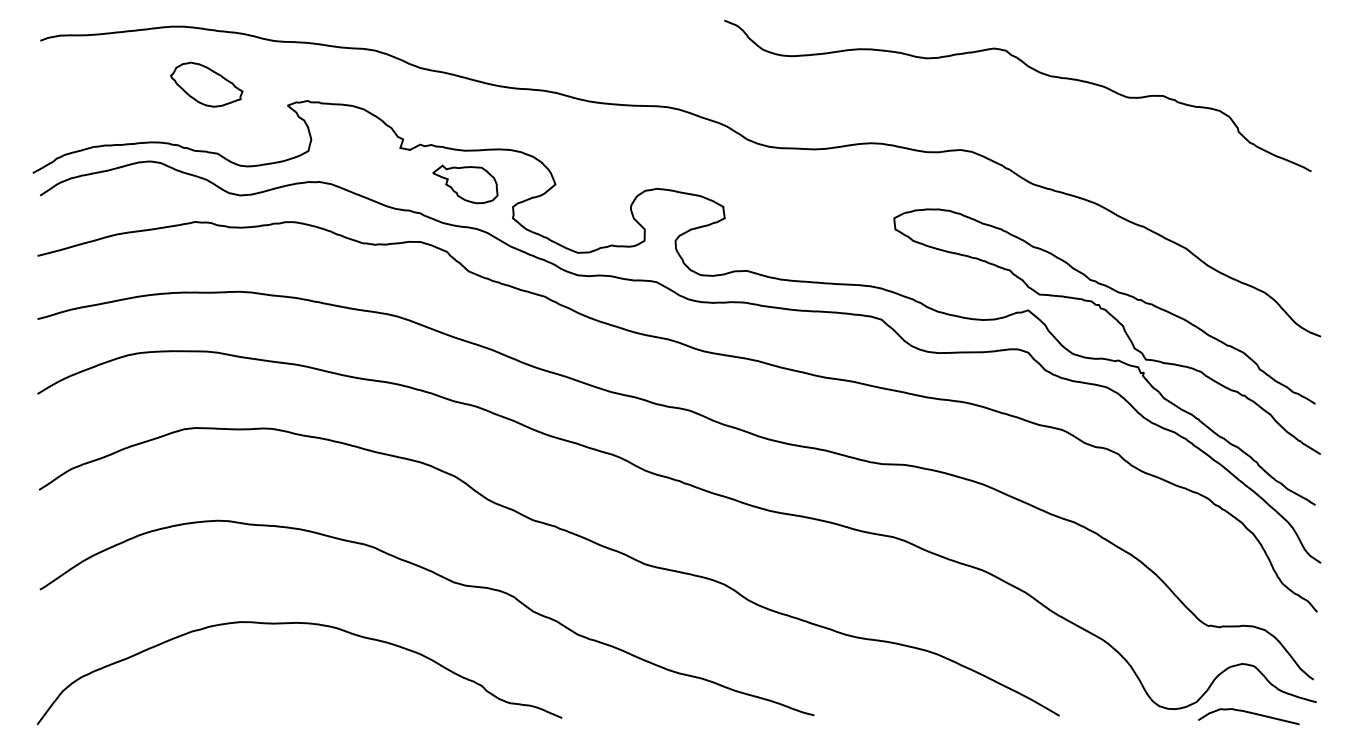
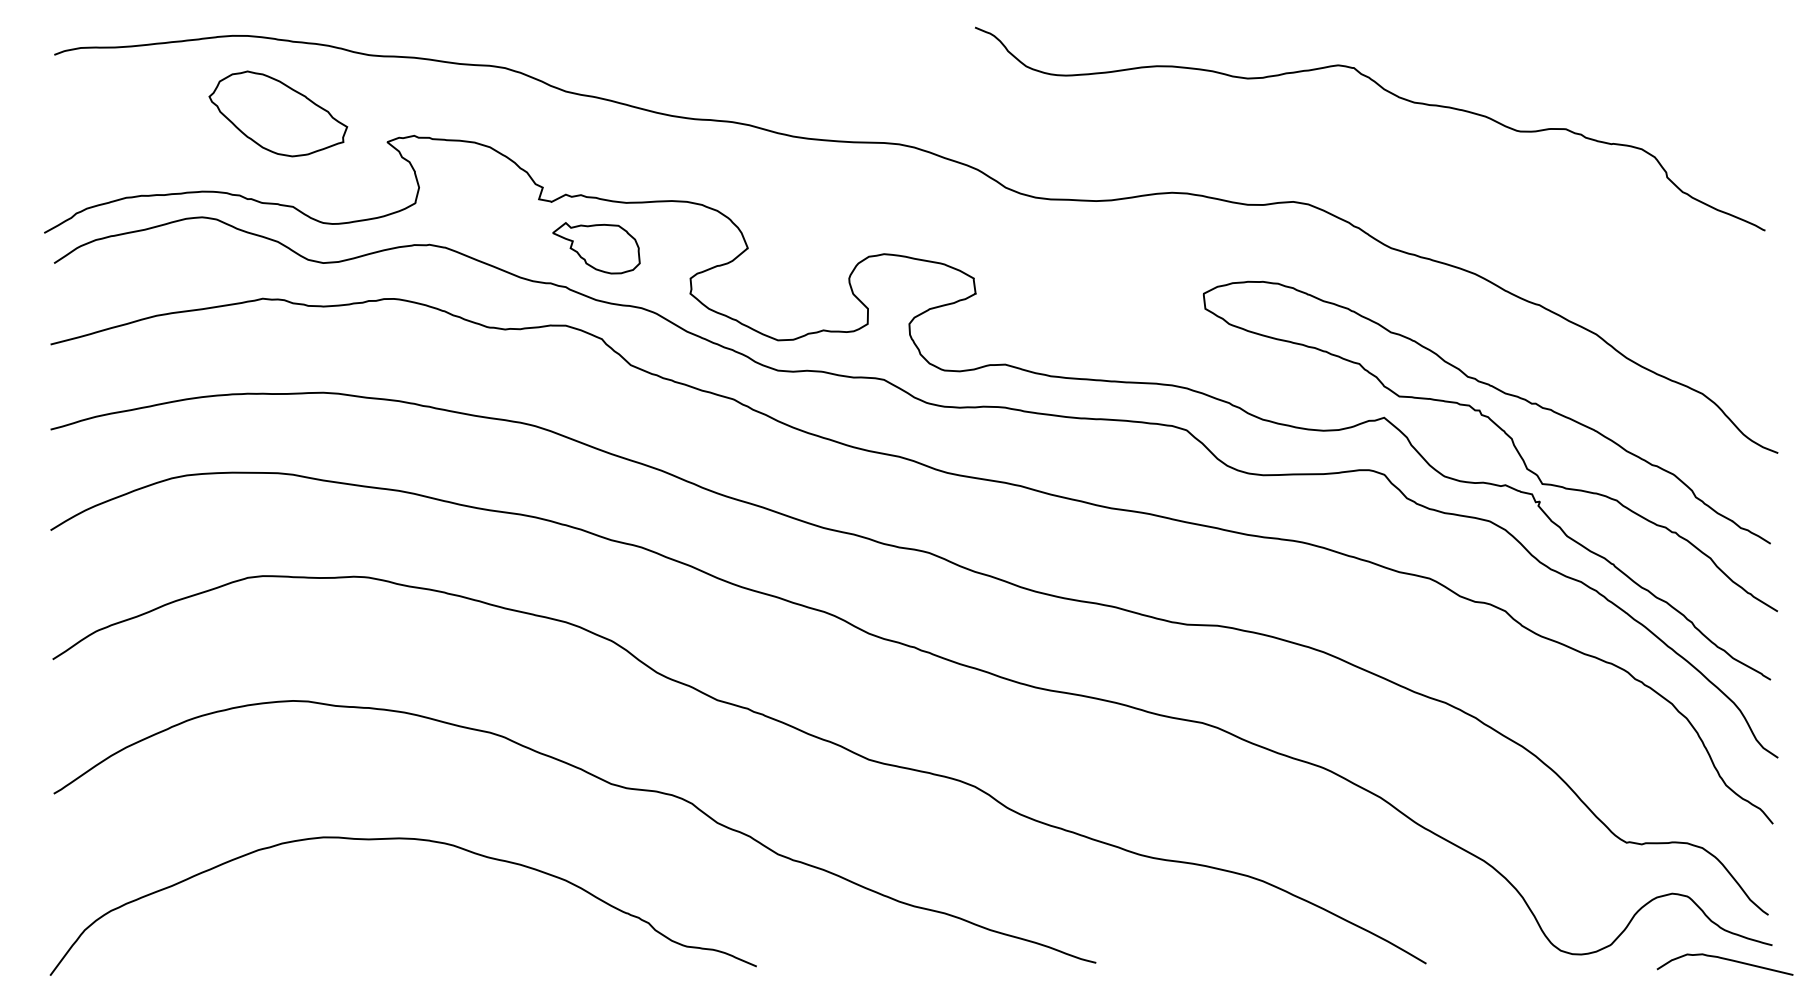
part: (206, 84) -> (278, 113), size x1.43
part: (465, 184) -> (596, 248), moved
curve: (1249, 713) -> (1726, 960), moved

